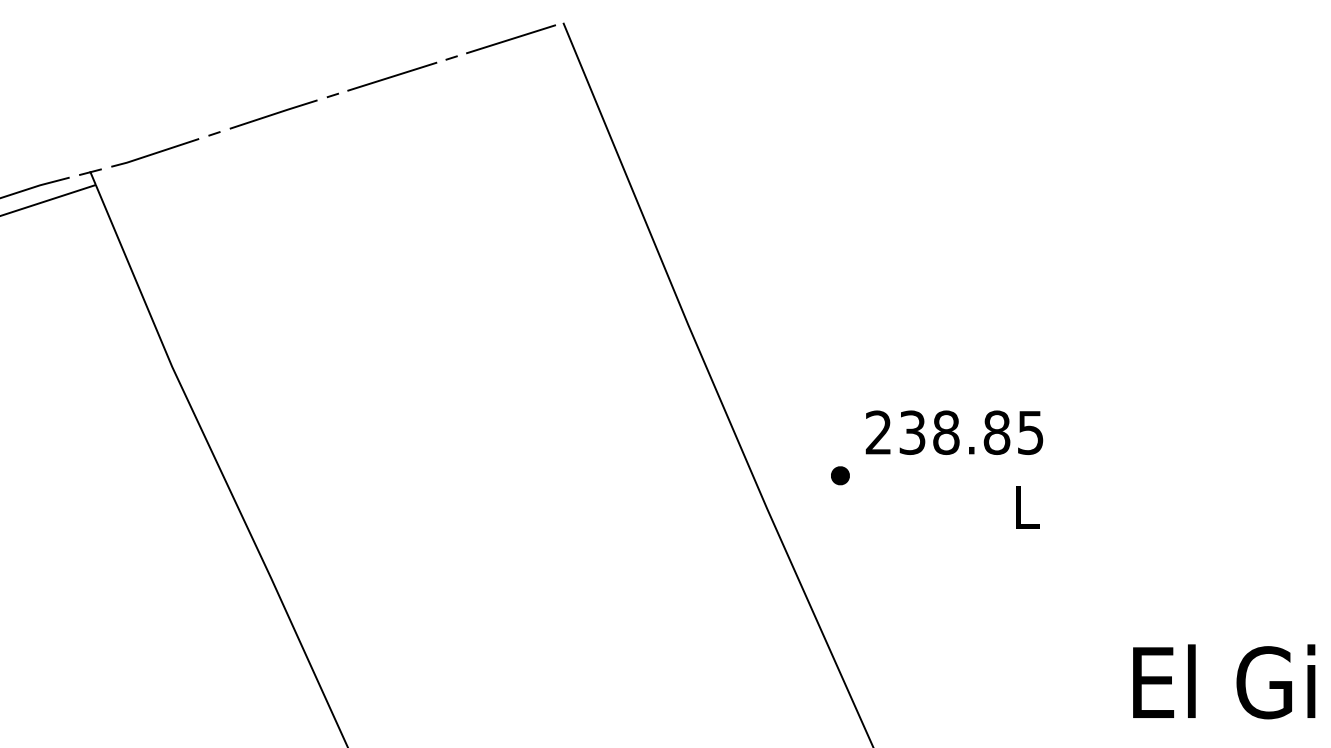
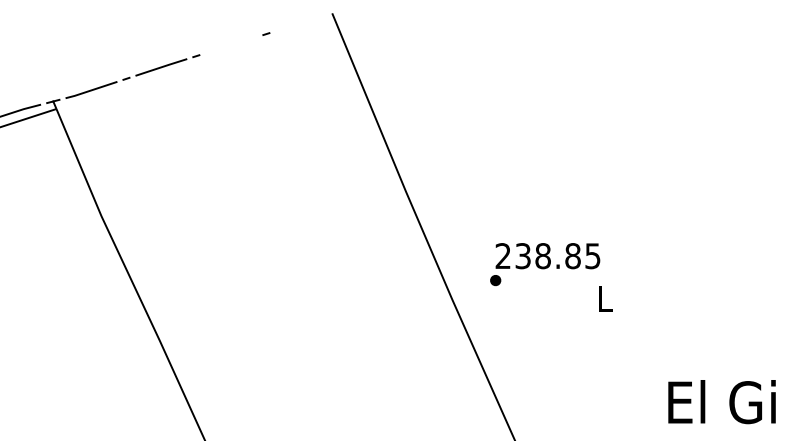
line: (511, 38) -> (301, 22), removed
line: (392, 75) -> (231, 44), removed
text: (953, 433) -> (547, 256), moved

